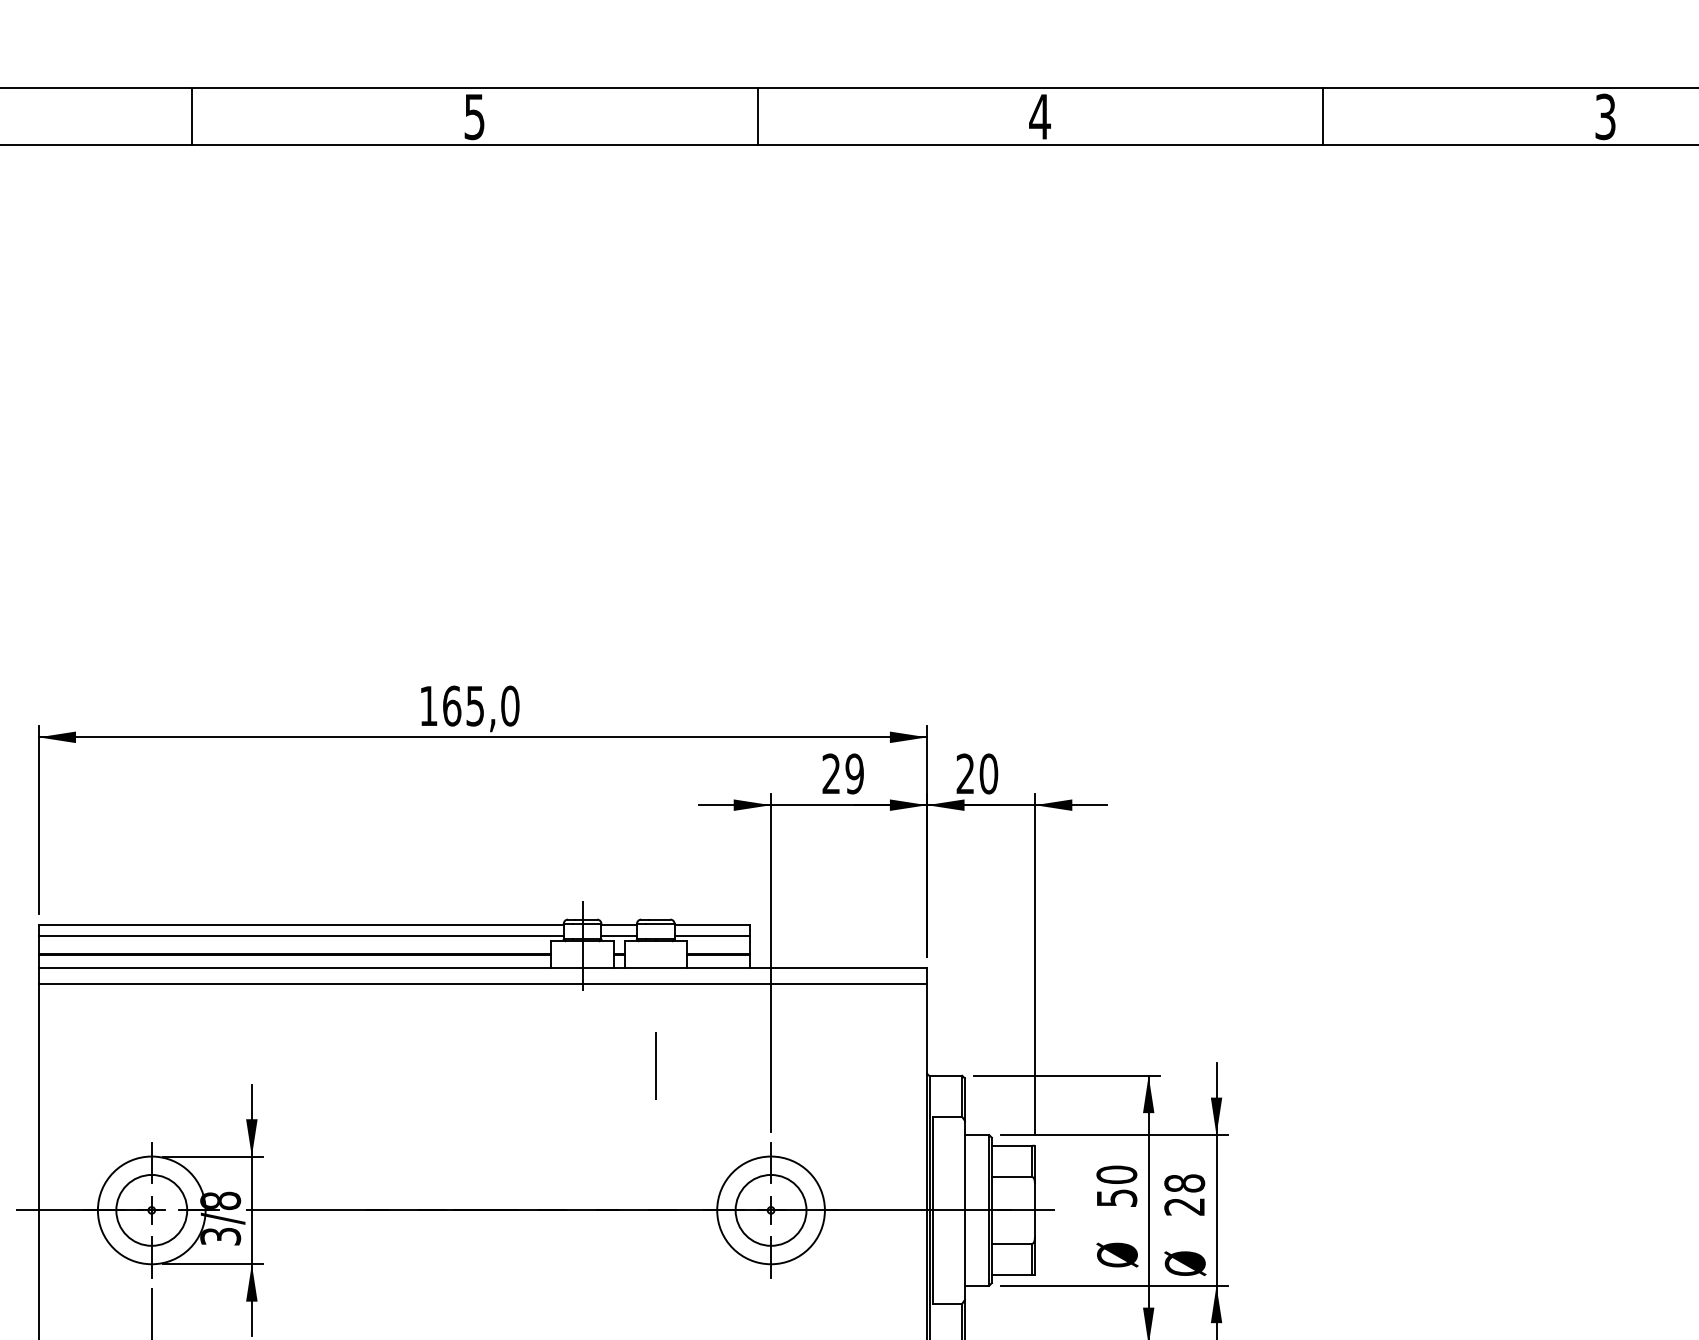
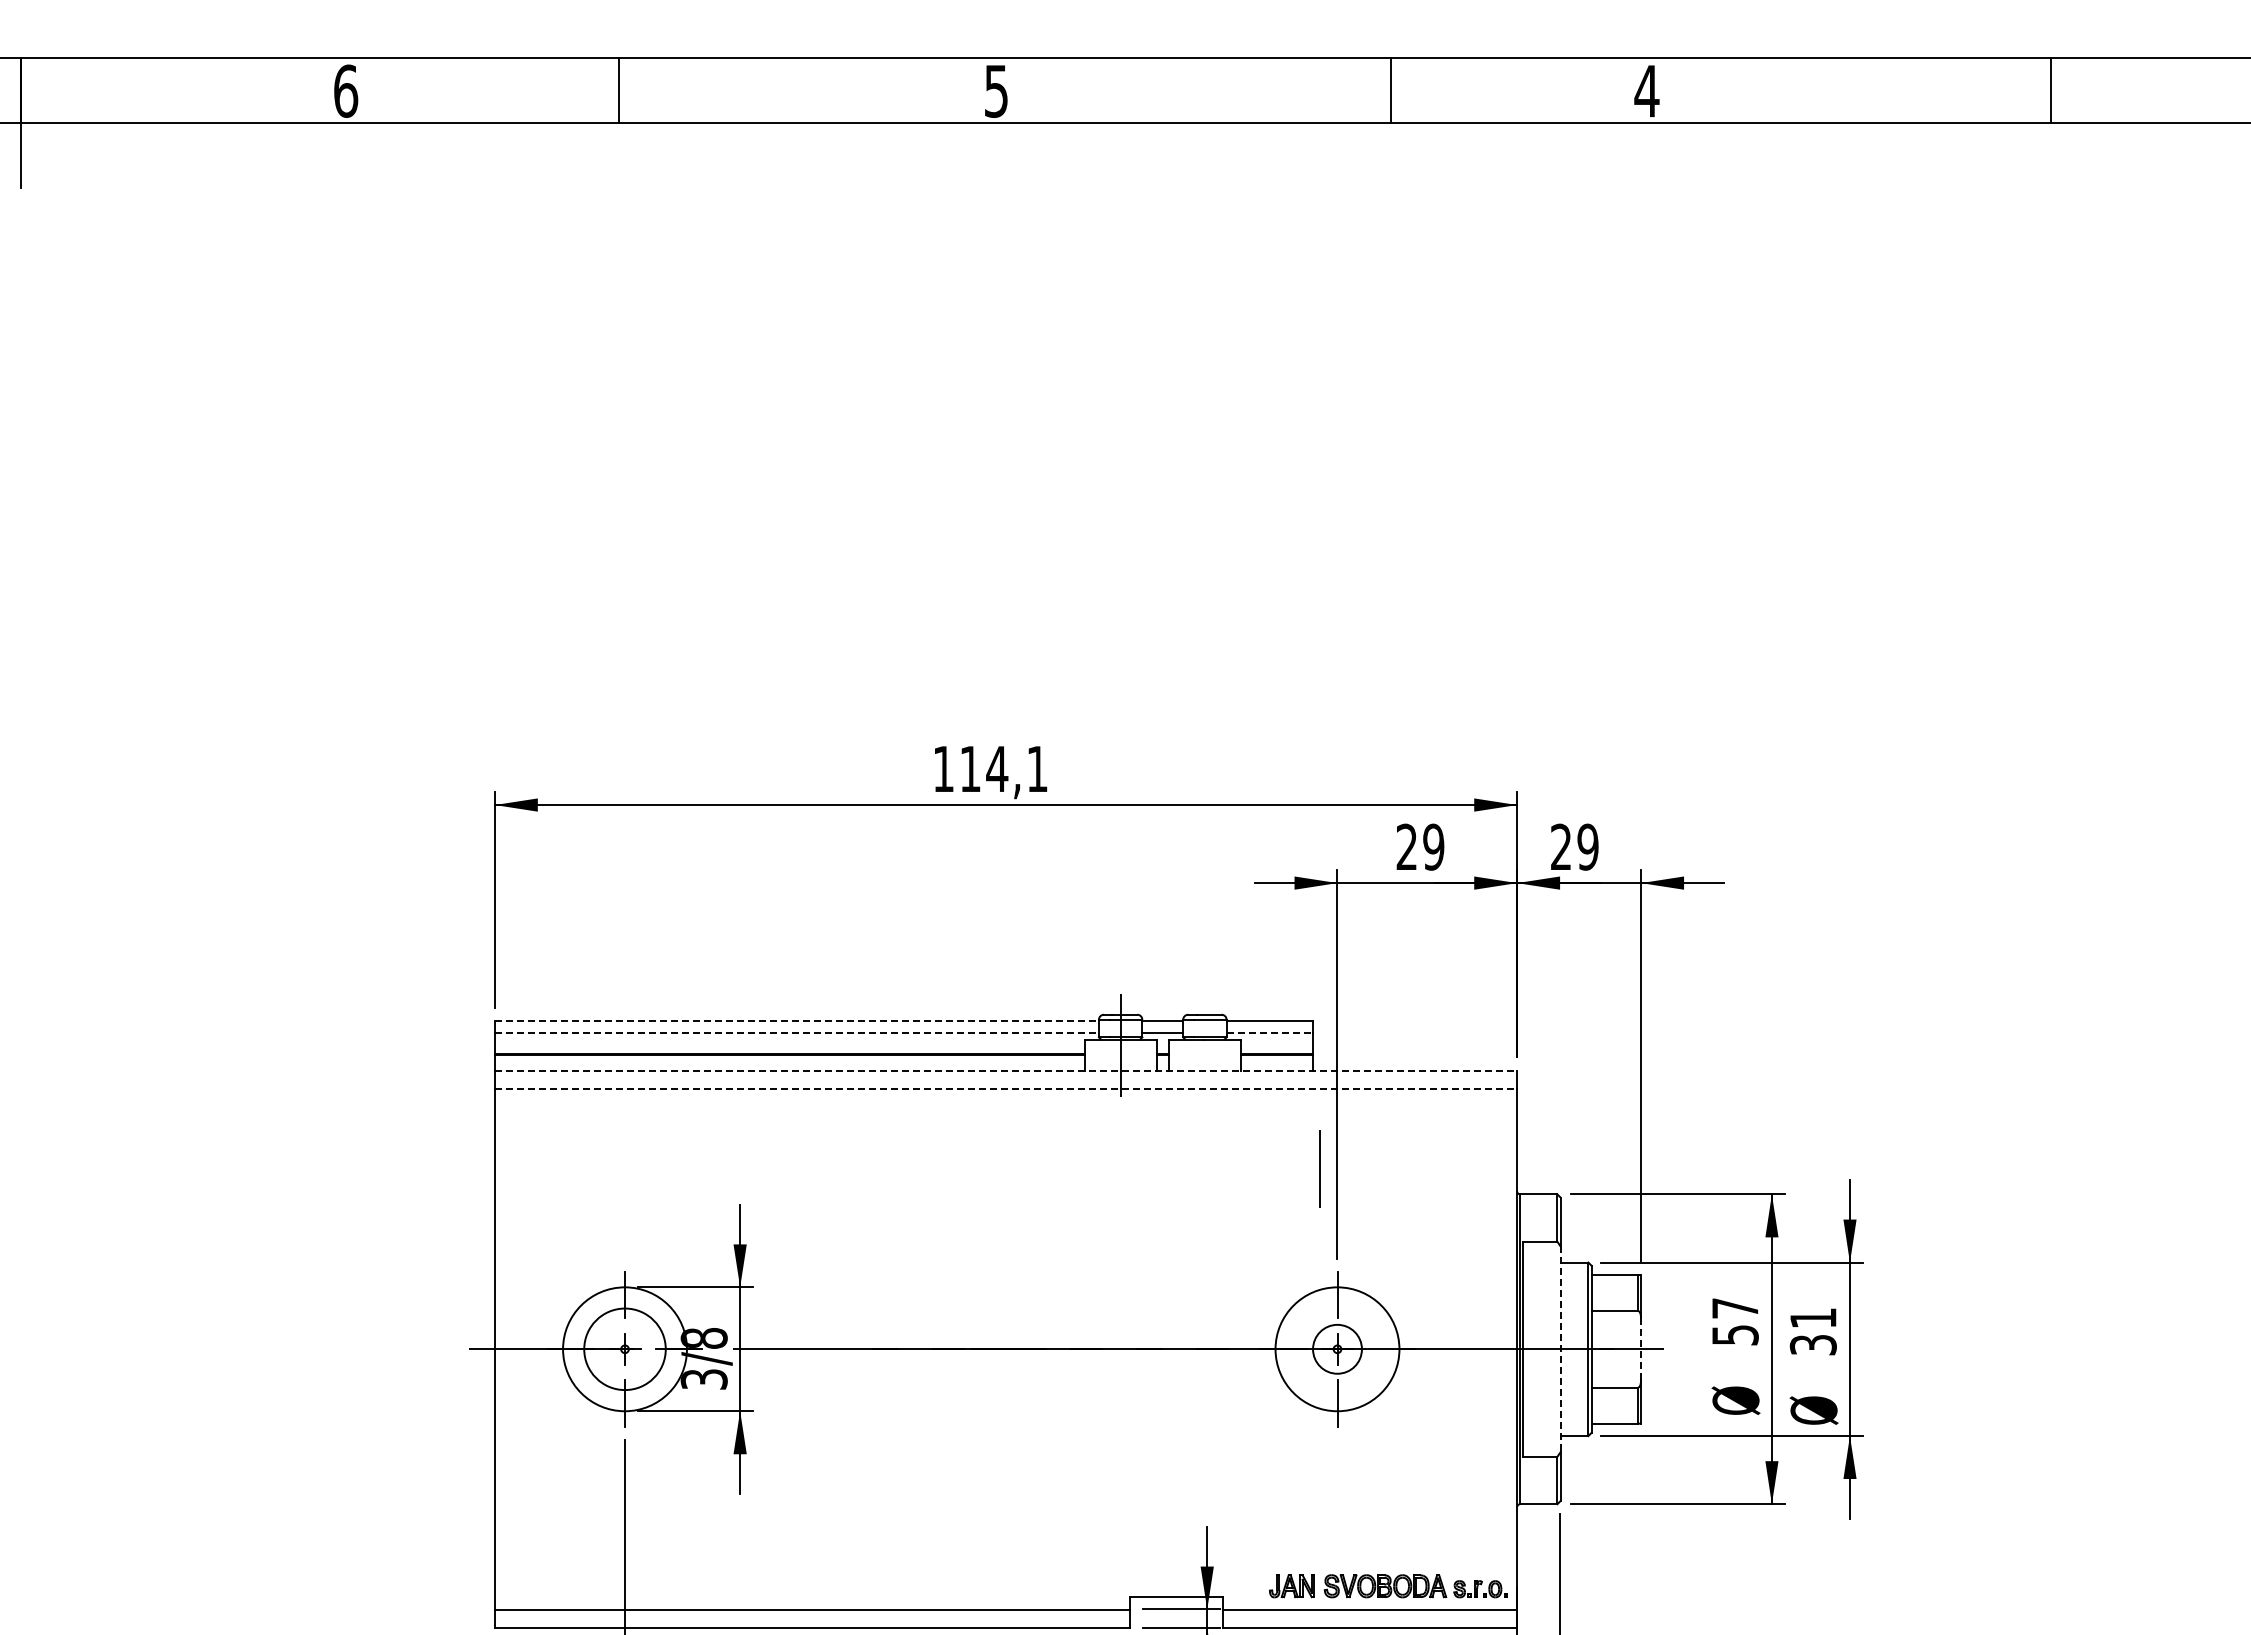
line: (192, 116) -> (618, 90), moved
line: (758, 116) -> (1391, 90), moved
line: (1323, 116) -> (2050, 90), moved
text: (481, 705) -> (1004, 768), 165,0 -> 114,1
text: (988, 773) -> (1587, 846), 20 -> 29
line: (301, 924) -> (797, 1020), solid -> dashed
line: (301, 935) -> (797, 1033), solid -> dashed
line: (712, 935) -> (1270, 1033), solid -> dashed
line: (483, 968) -> (1006, 1070), solid -> dashed
line: (483, 984) -> (1006, 1089), solid -> dashed
line: (655, 1065) -> (1319, 1168), moved
text: (1116, 1174) -> (1734, 1307), 50 -> 57
text: (1183, 1194) -> (1812, 1331), 28 -> 31
circle: (771, 1210) -> (1337, 1349), size x0.6
line: (964, 1210) -> (1560, 1349), solid -> dashed
line: (1035, 1210) -> (1641, 1349), solid -> dashed

